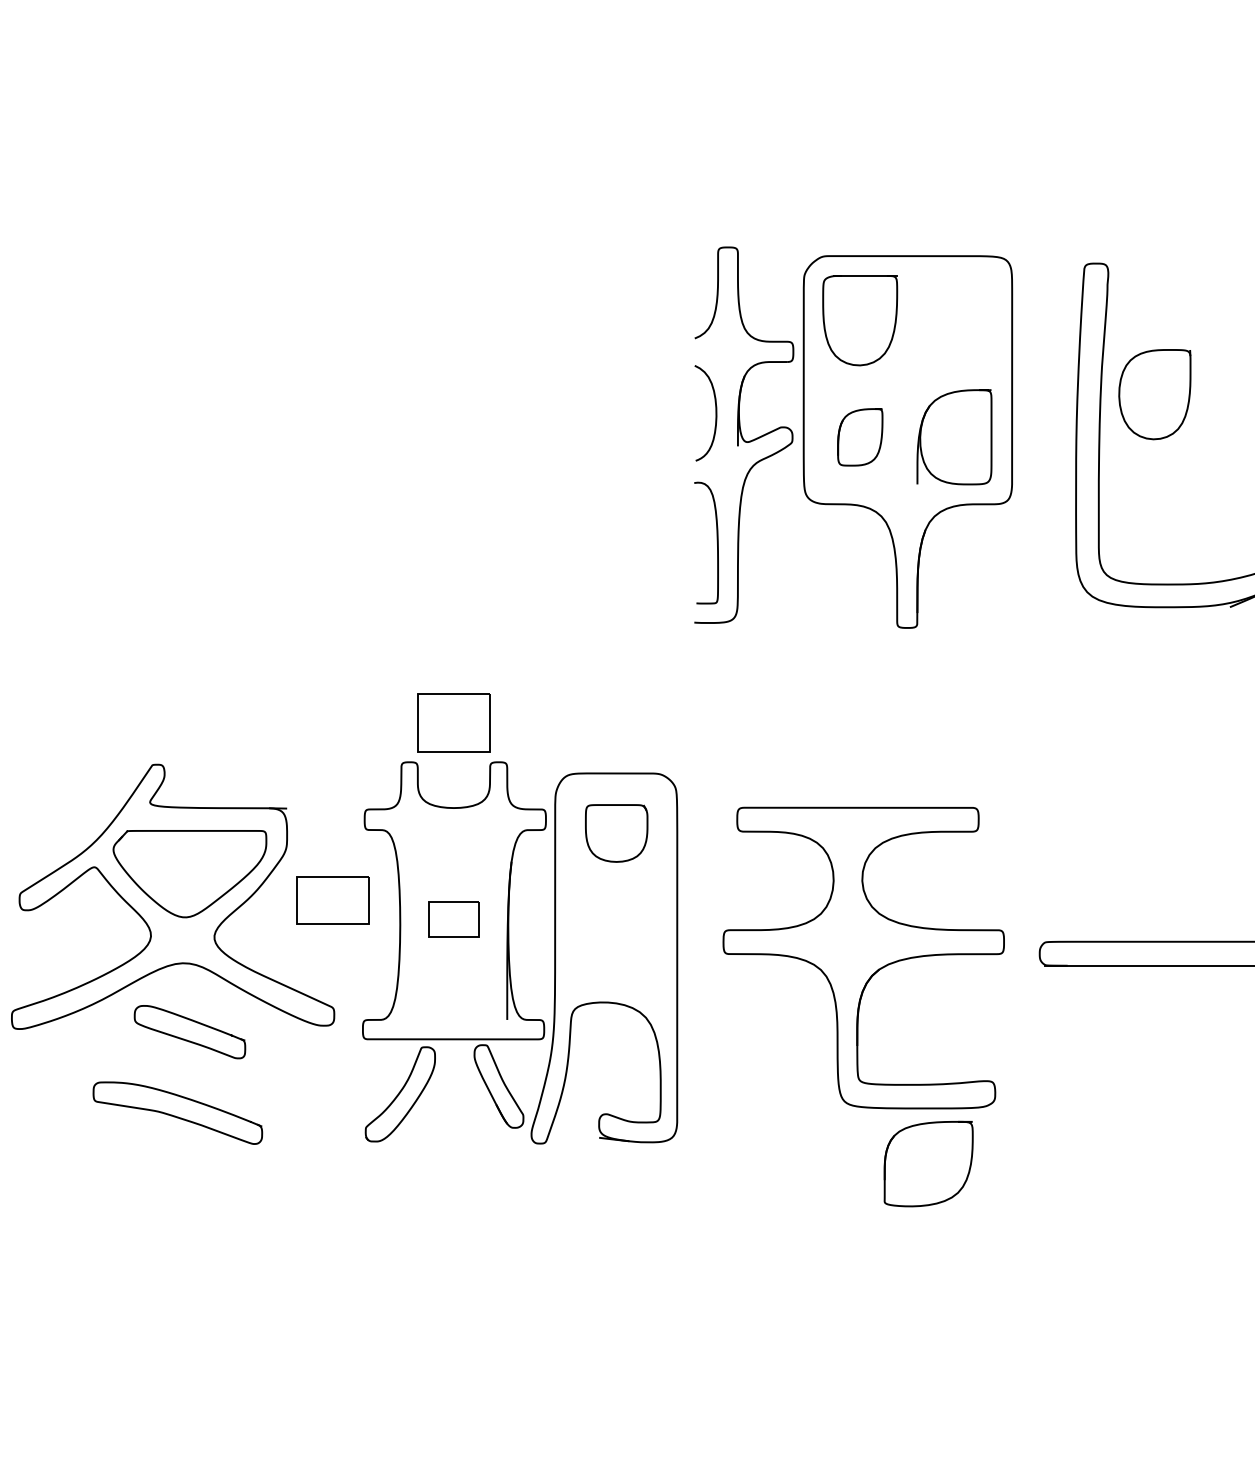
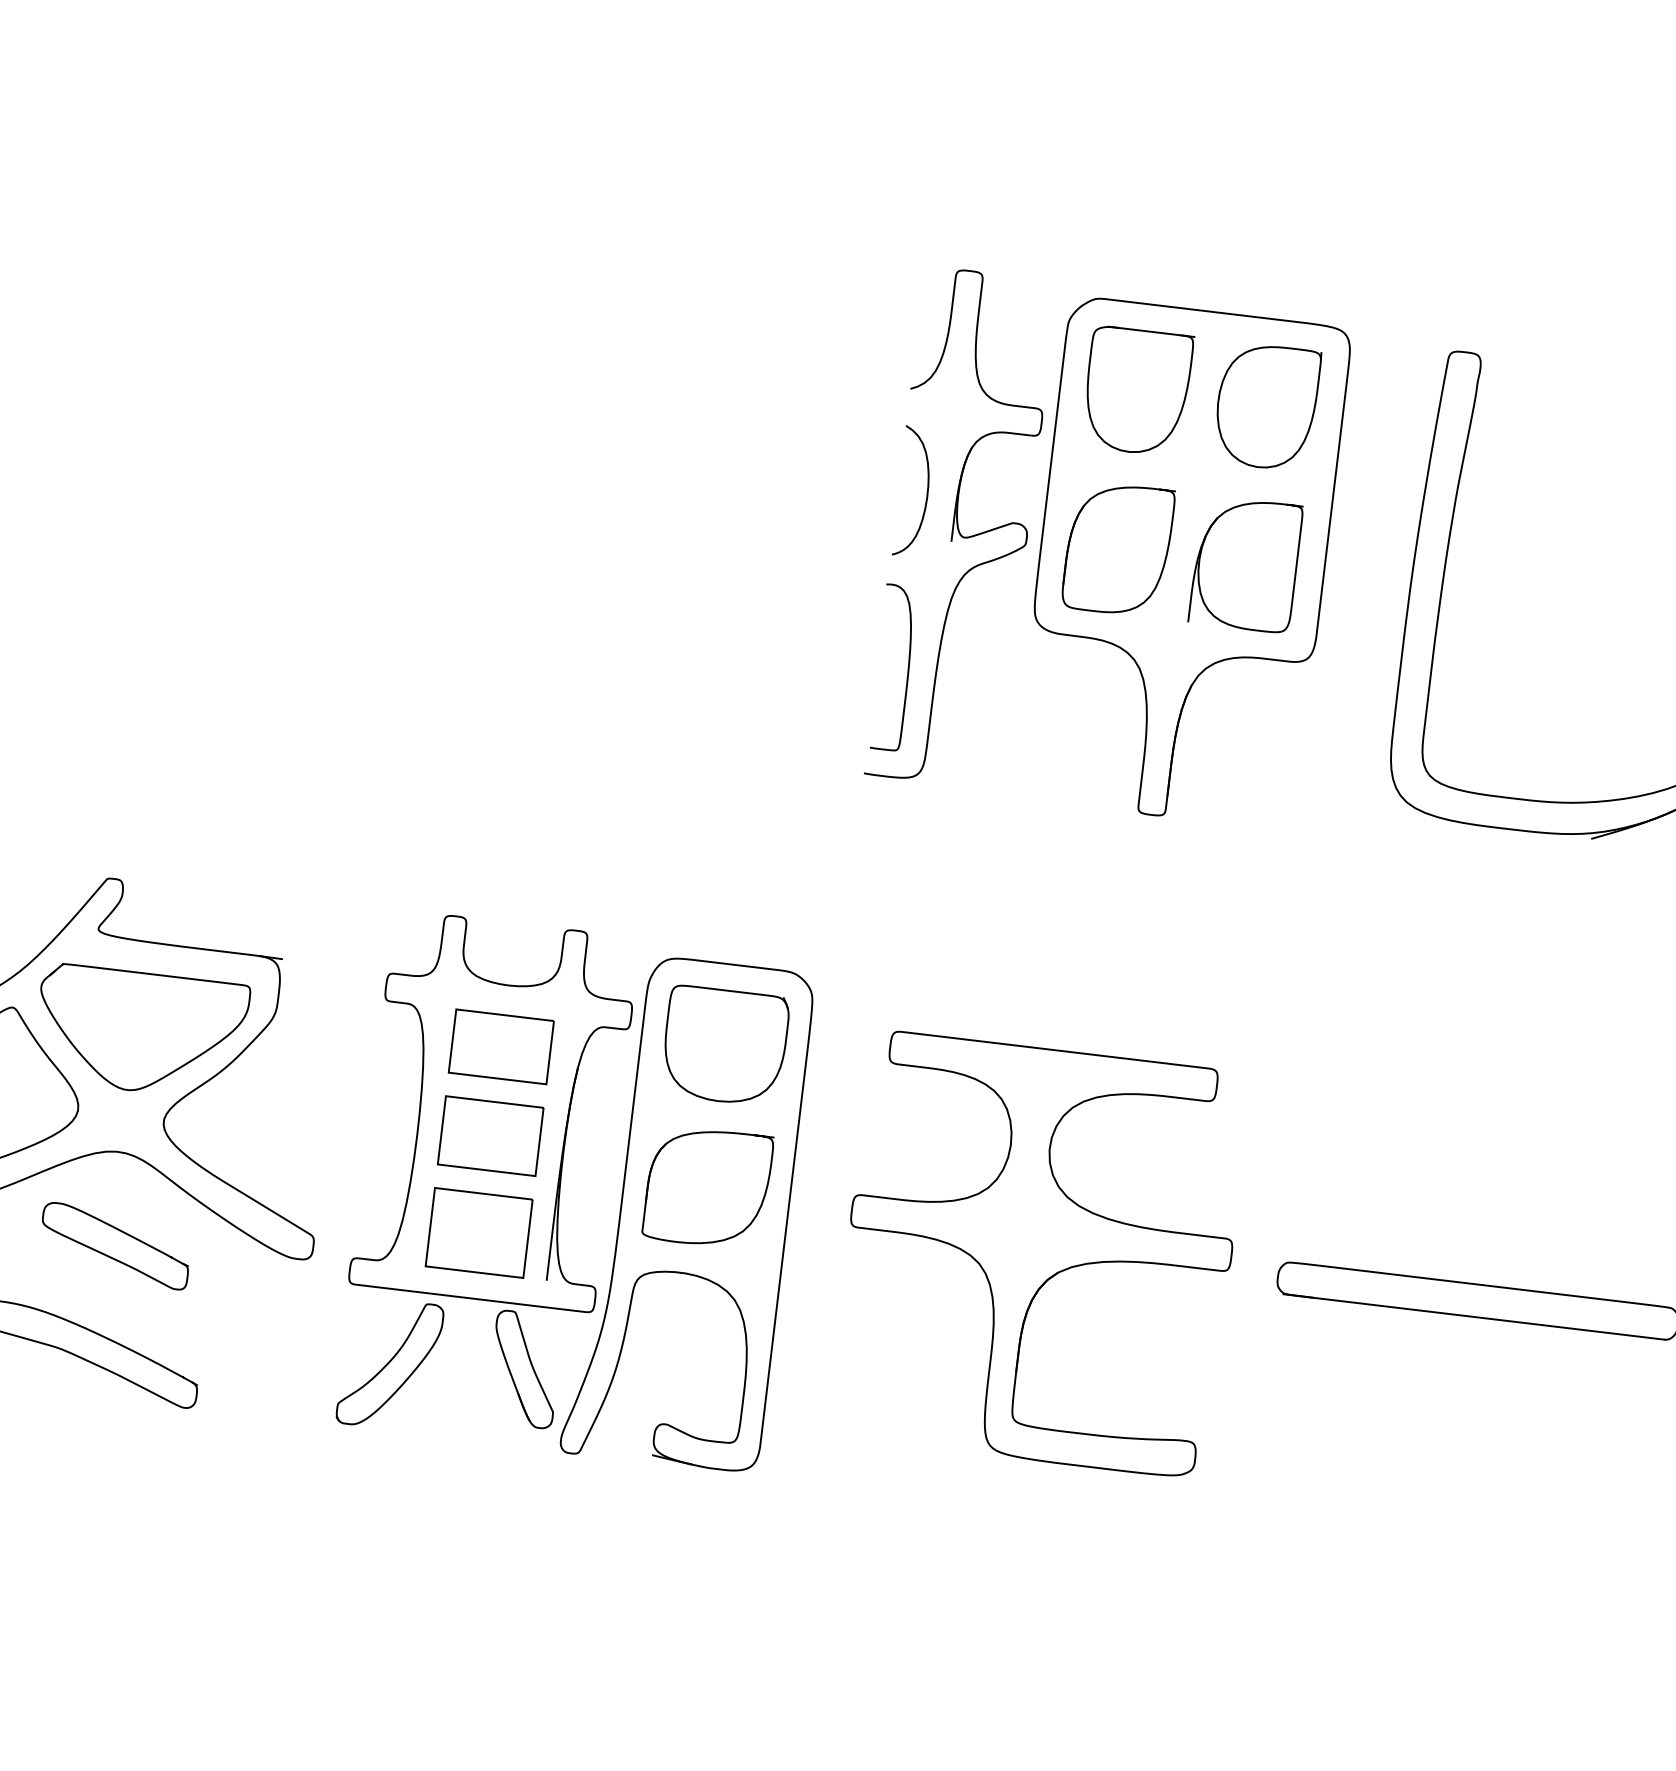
part: (1154, 394) -> (1266, 406), moved
part: (860, 437) -> (1118, 549), size x1.67
part: (453, 722) -> (478, 1232), moved
part: (616, 833) -> (724, 1046), size x1.43
part: (332, 900) -> (500, 1046), moved
part: (453, 919) -> (490, 1136), size x1.43
part: (928, 1163) -> (707, 1186), moved

